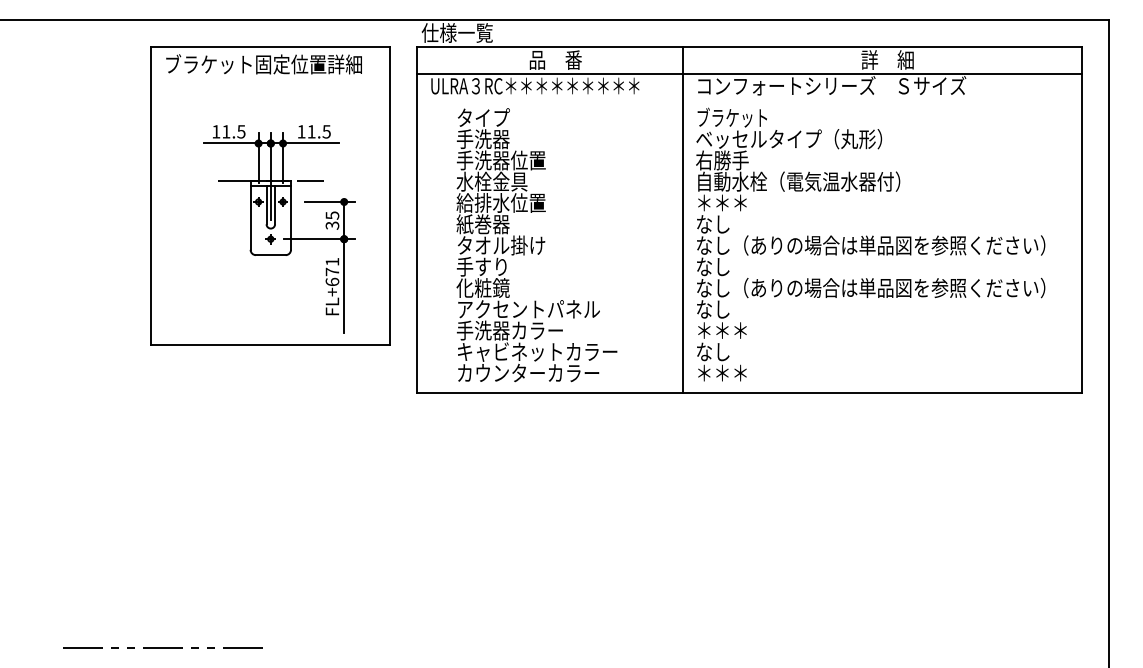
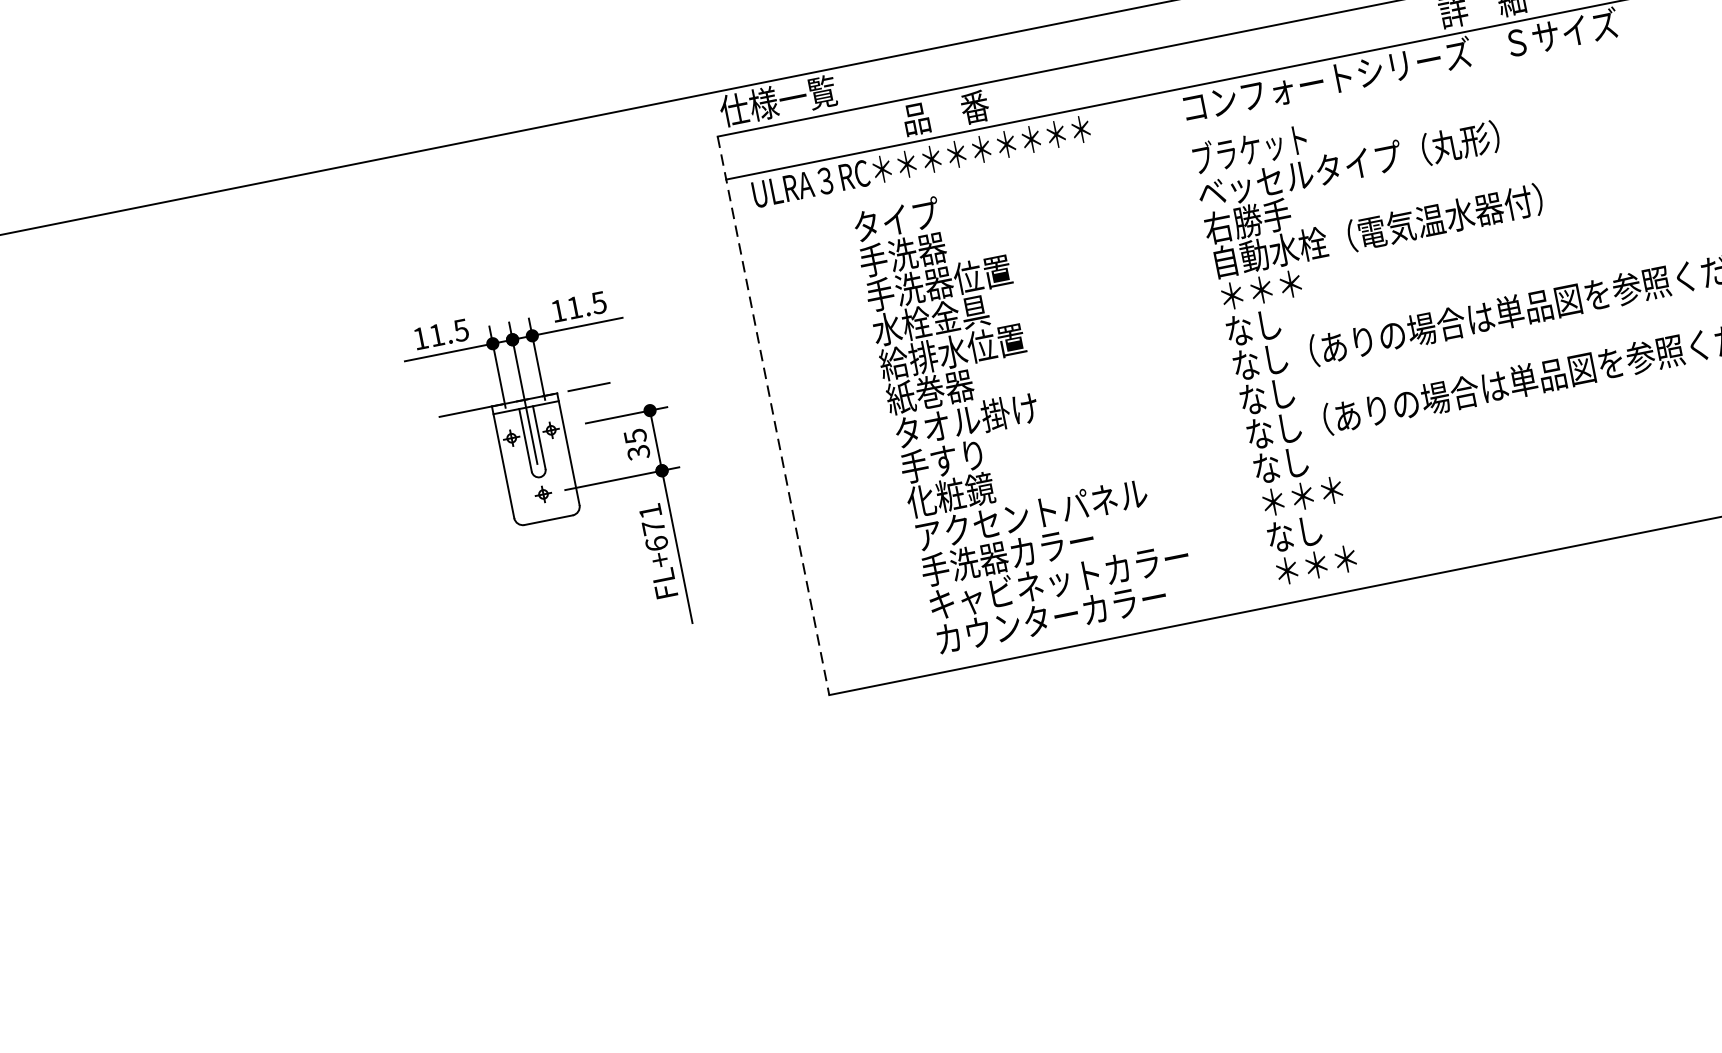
part: (270, 195) -> (528, 423), removed
line: (417, 219) -> (774, 415), solid -> dashed
line: (682, 219) -> (1202, 329), removed
text: (536, 245) -> (1023, 409), moved

